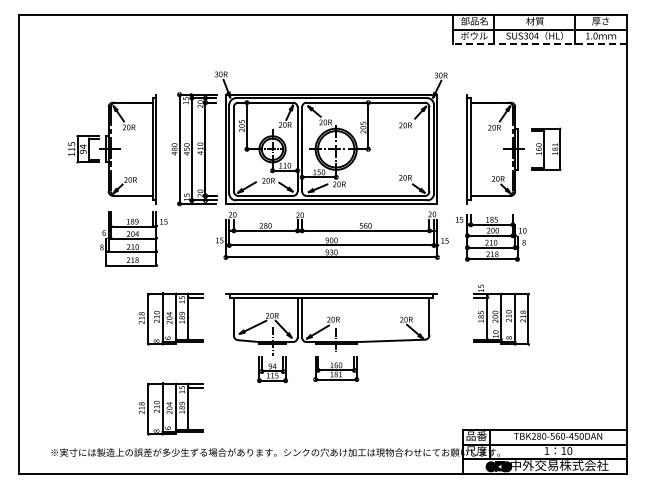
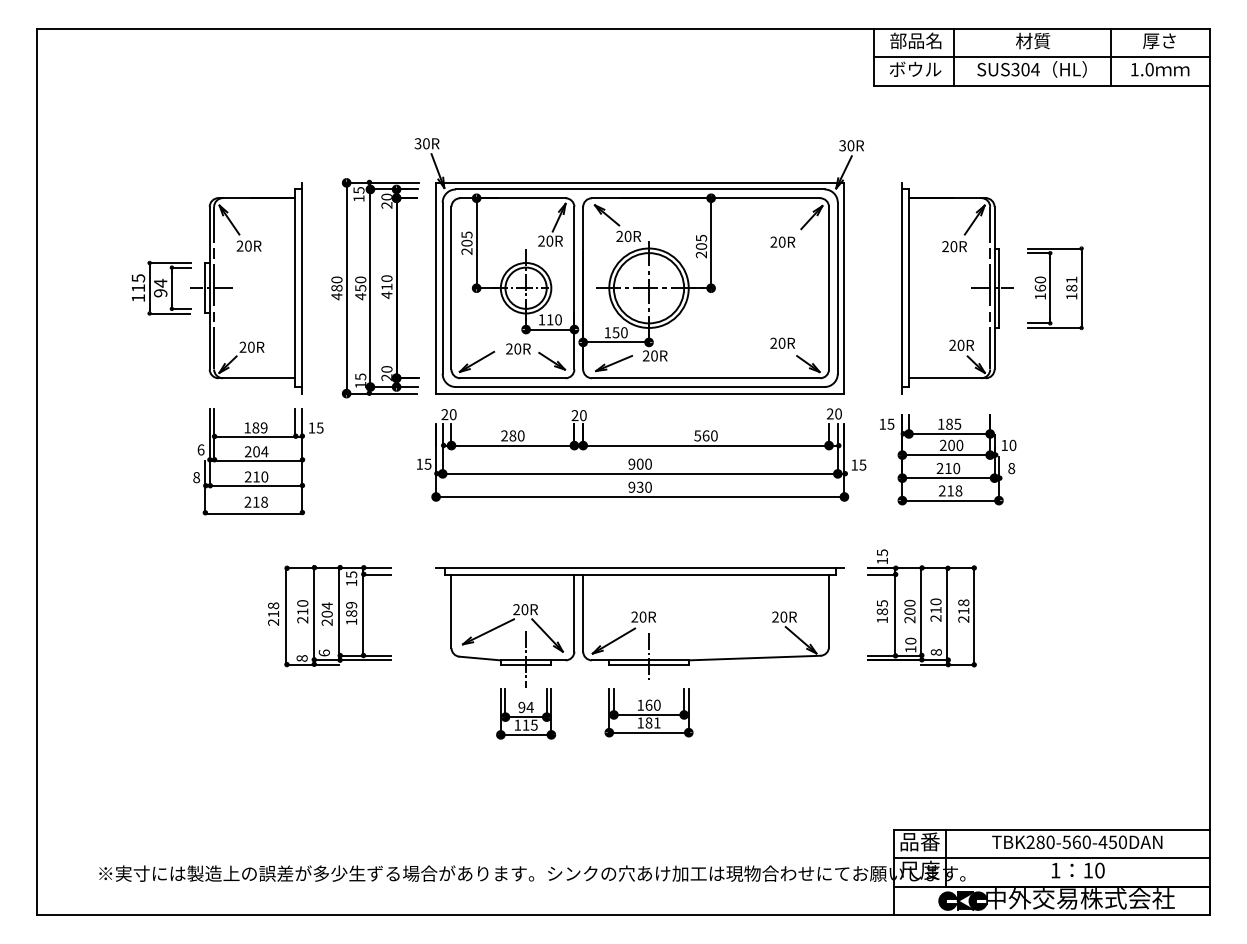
line: (539, 44) -> (1041, 85), dashed -> solid
part: (501, 314) -> (921, 607), moved
part: (170, 408) -> (329, 788), removed

